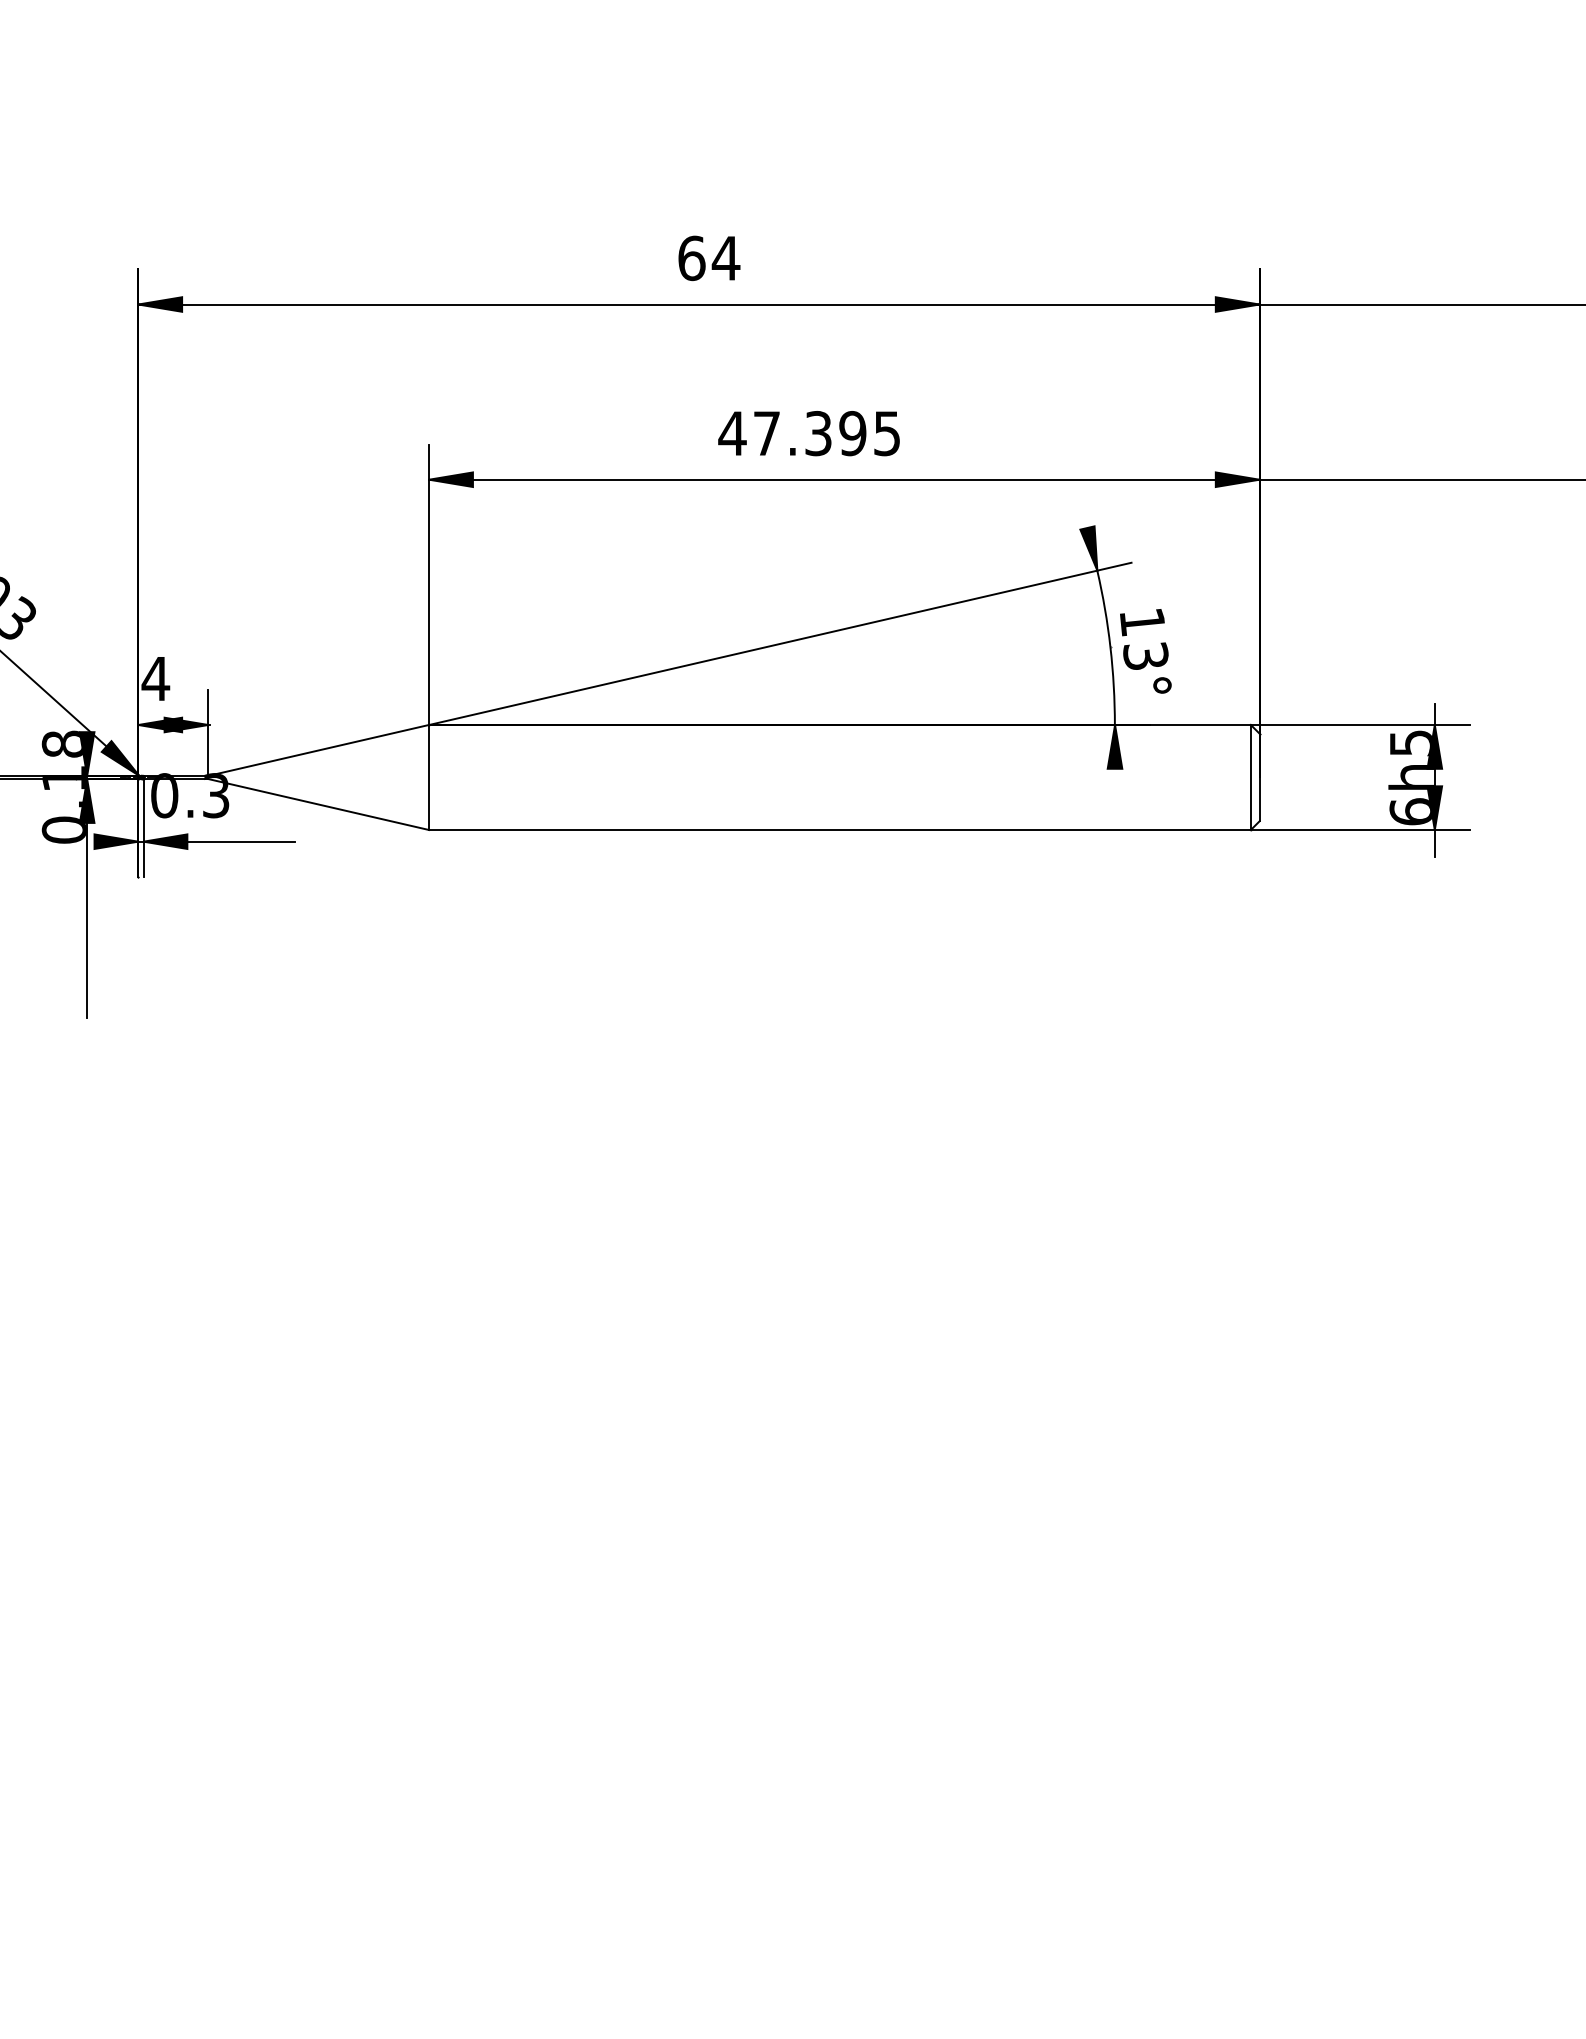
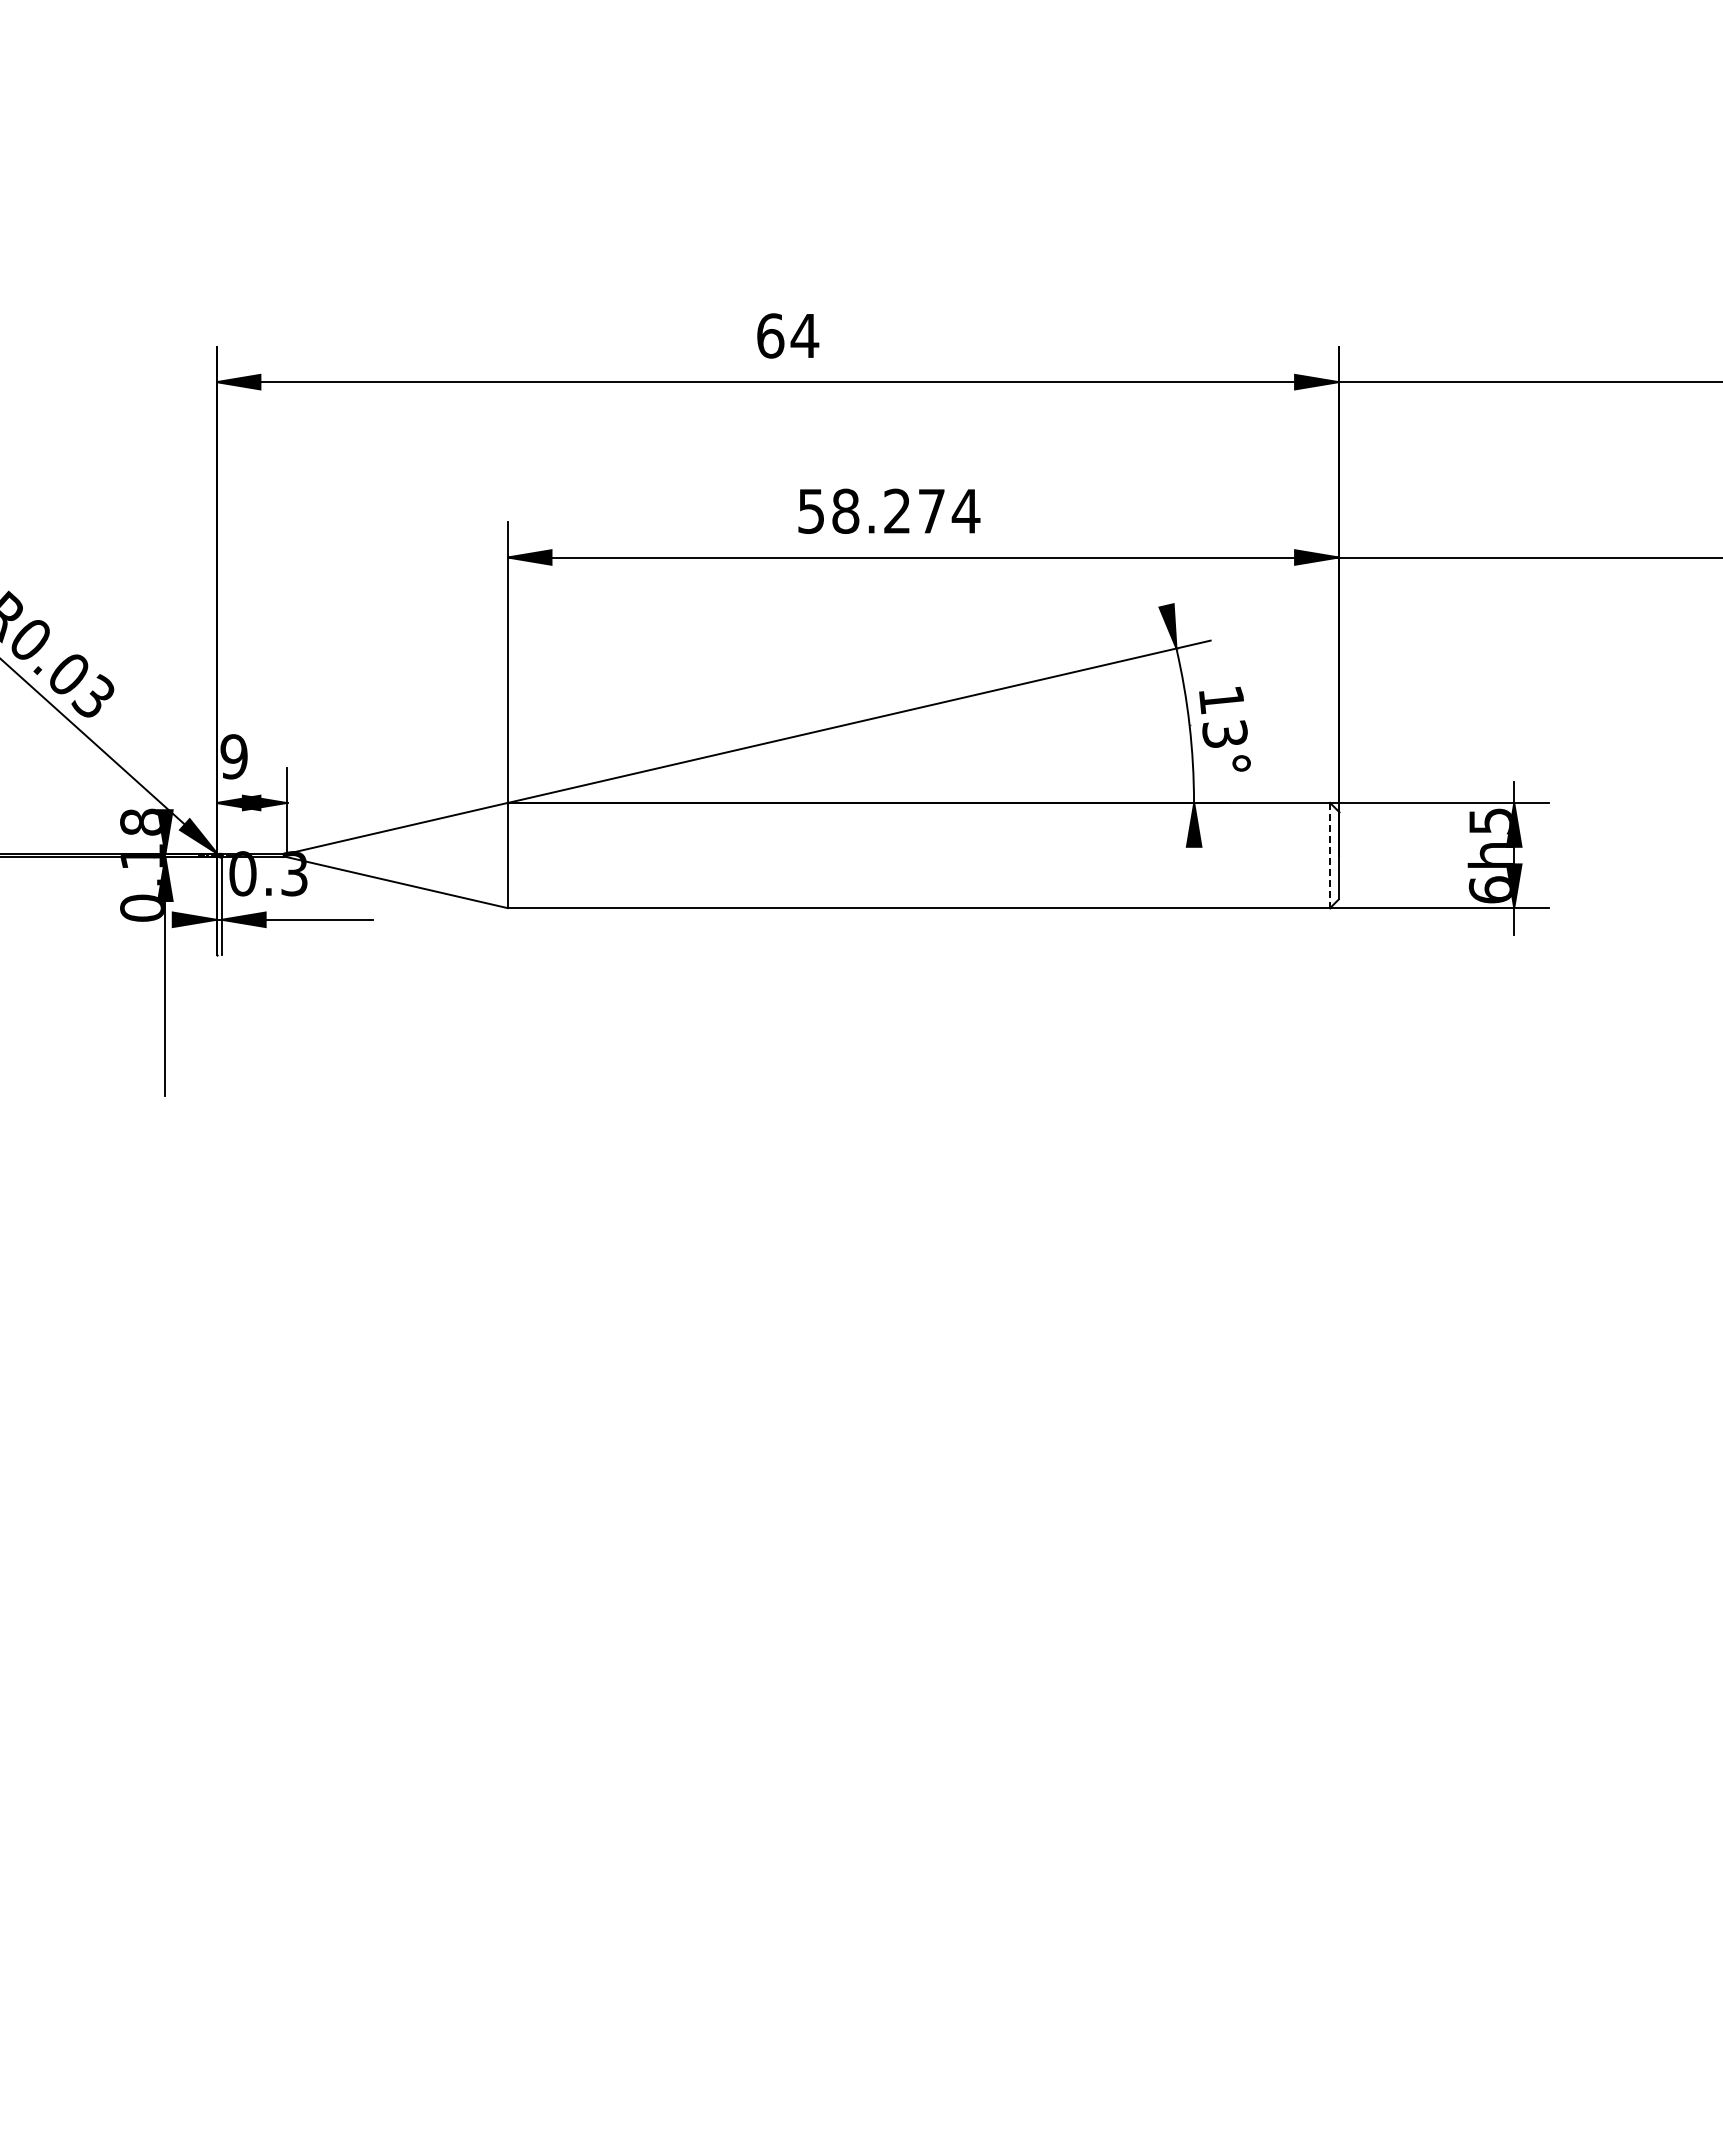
text: (809, 432) -> (888, 510), 47.395 -> 58.274
text: (155, 678) -> (233, 756), 4 -> 9
line: (1251, 777) -> (1330, 855), solid -> dashed

